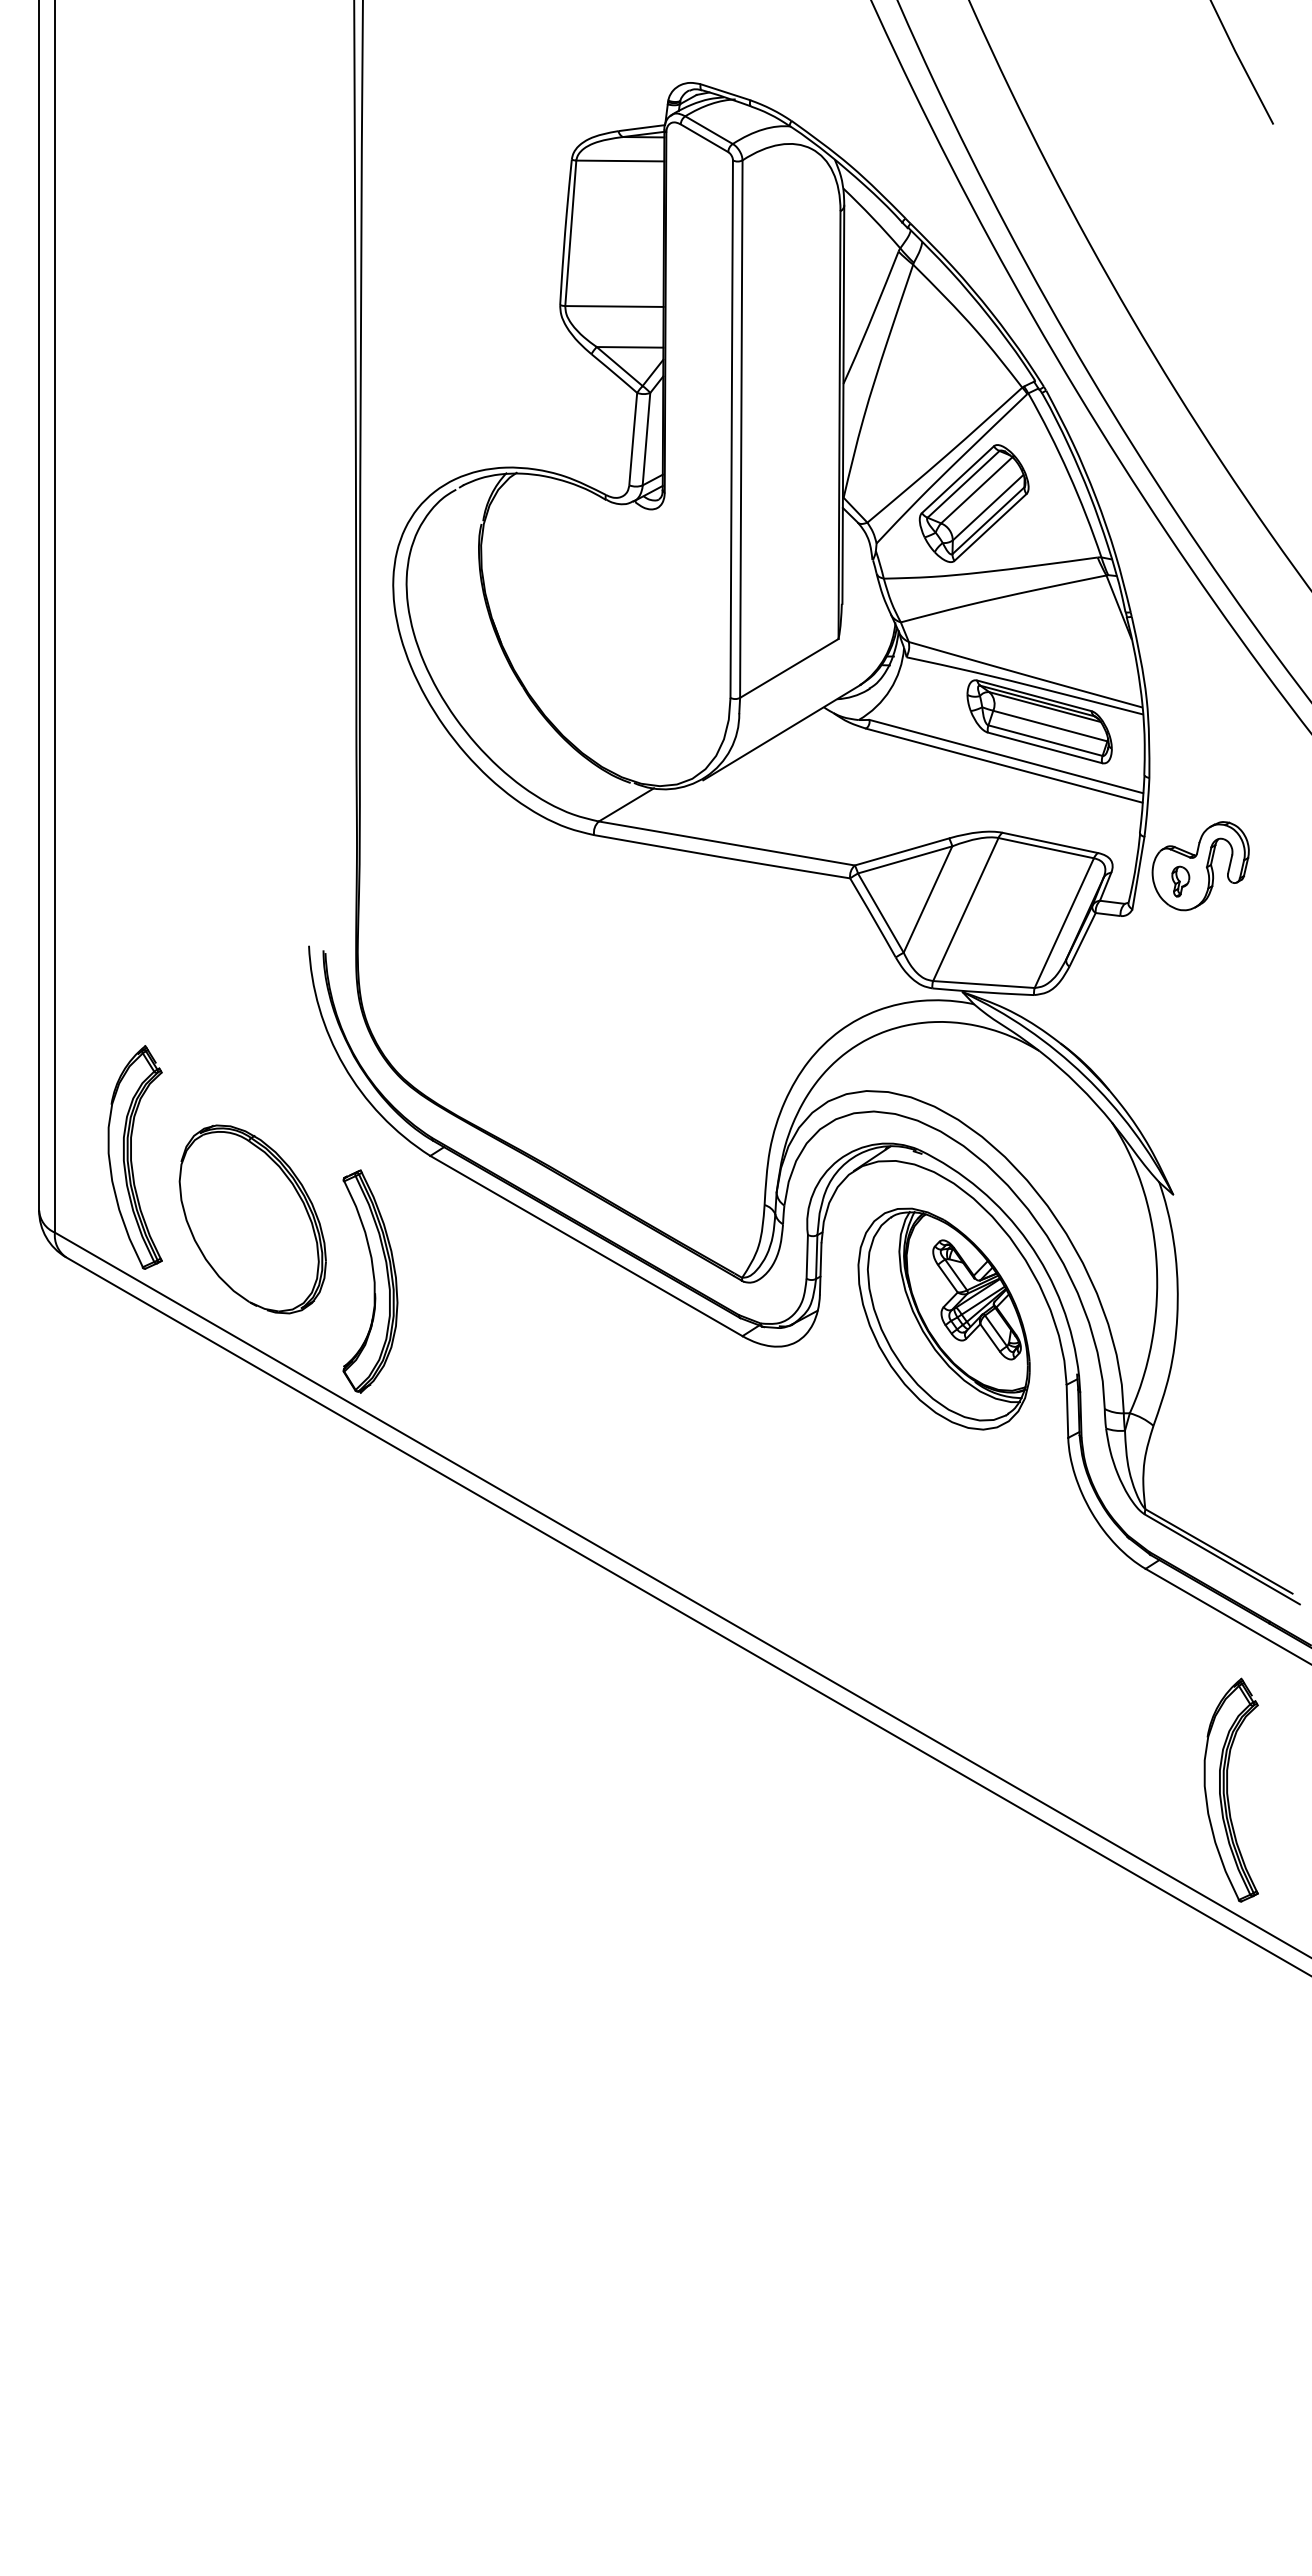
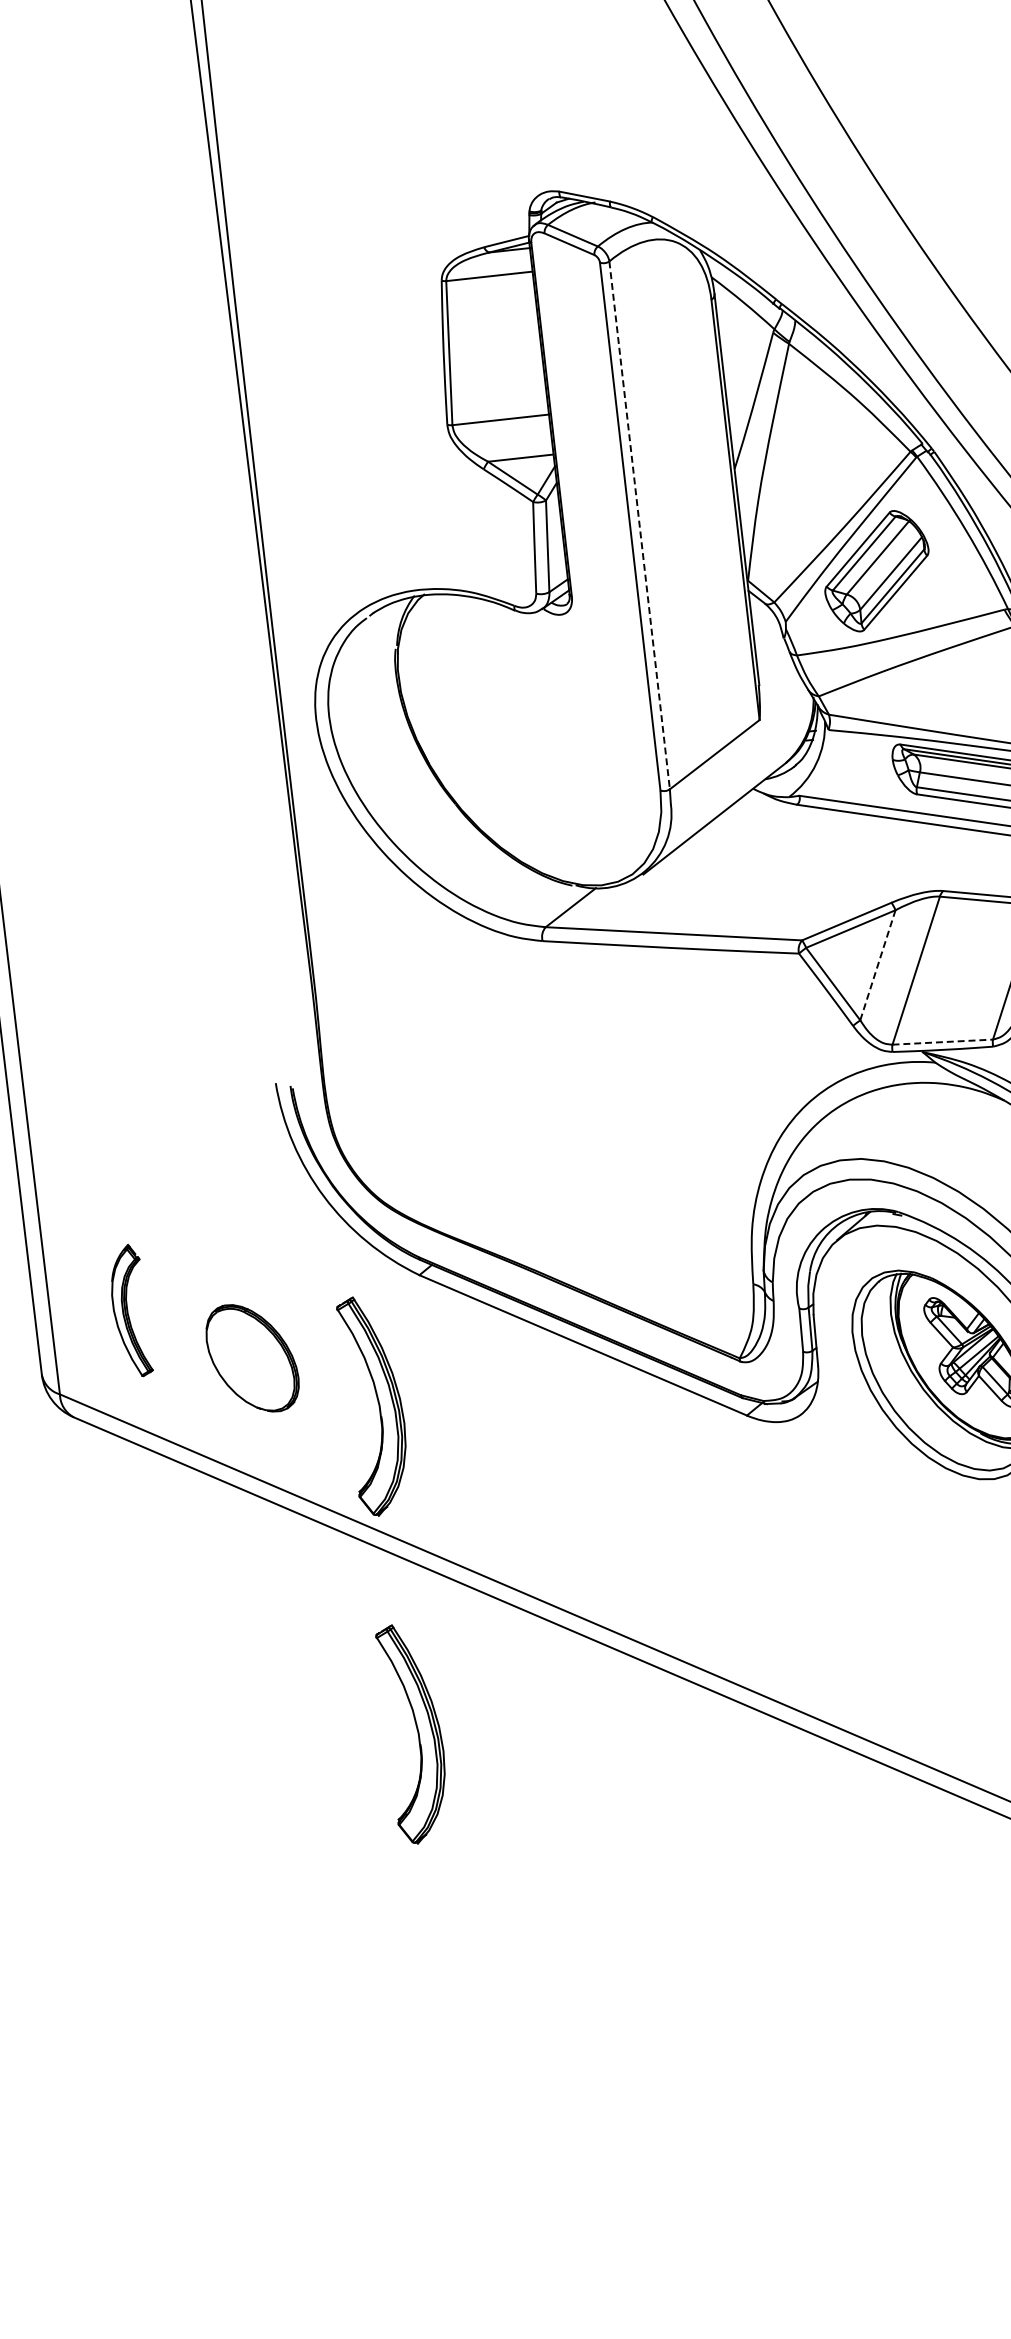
line: (741, 429) -> (639, 525), solid -> dashed
line: (928, 899) -> (878, 965), solid -> dashed
line: (983, 984) -> (942, 1042), solid -> dashed
part: (134, 1157) -> (129, 1311), size x0.6
part: (252, 1219) -> (252, 1358), size x0.6
part: (370, 1615) -> (414, 1733), added

